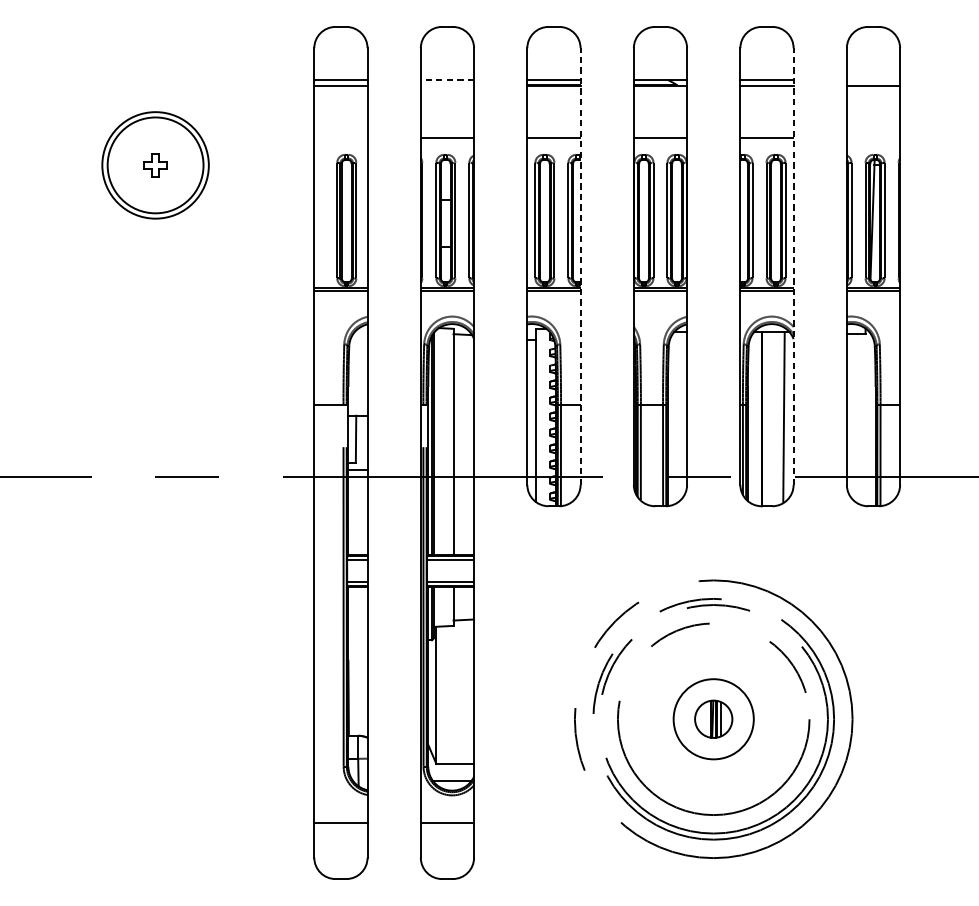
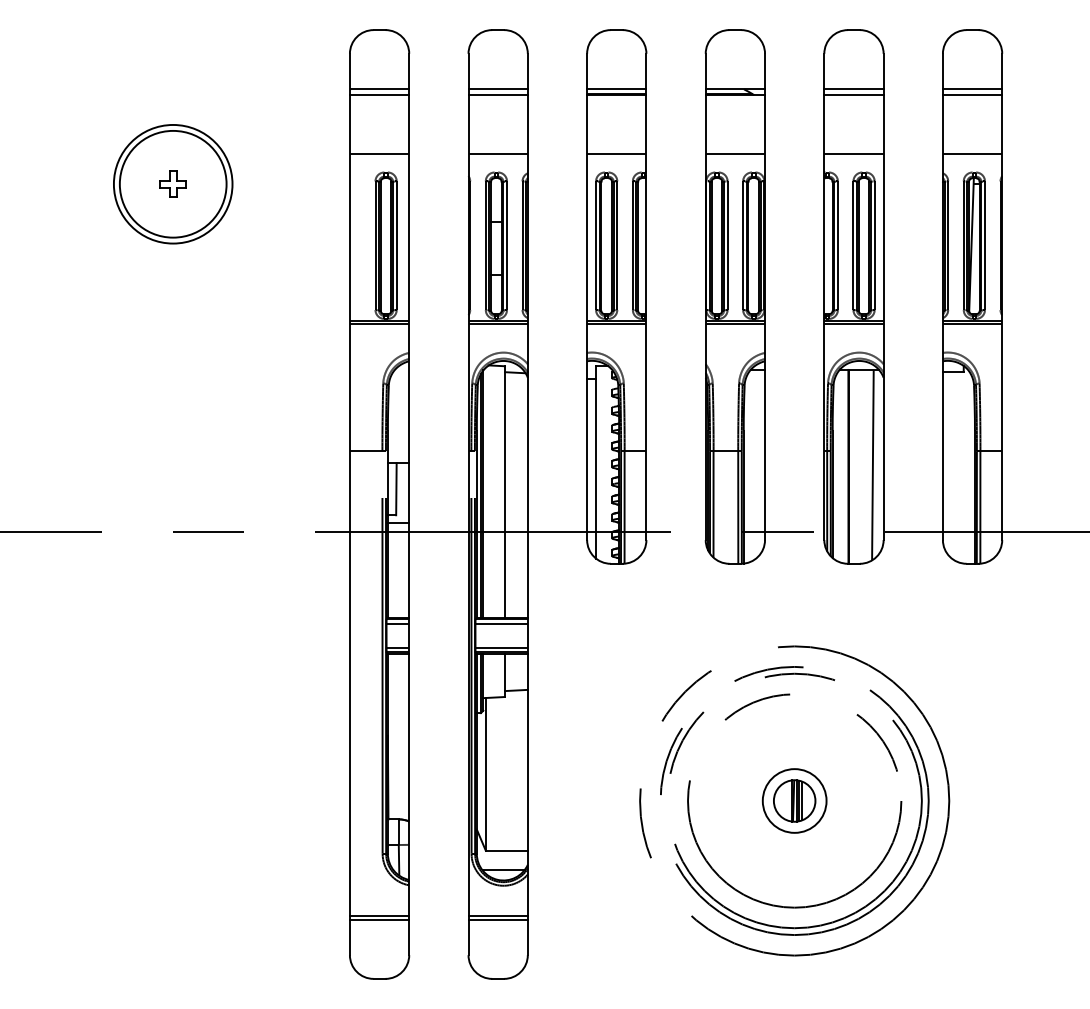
line: (447, 80) -> (498, 89), dashed -> solid
line: (873, 80) -> (972, 89), added
line: (446, 85) -> (497, 95), added
line: (340, 138) -> (379, 154), added
line: (873, 138) -> (972, 154), added
line: (580, 266) -> (646, 296), dashed -> solid
line: (793, 266) -> (883, 296), dashed -> solid
circle: (713, 718) -> (794, 800), size x0.71
line: (340, 825) -> (379, 919), added
line: (446, 825) -> (497, 919), added

